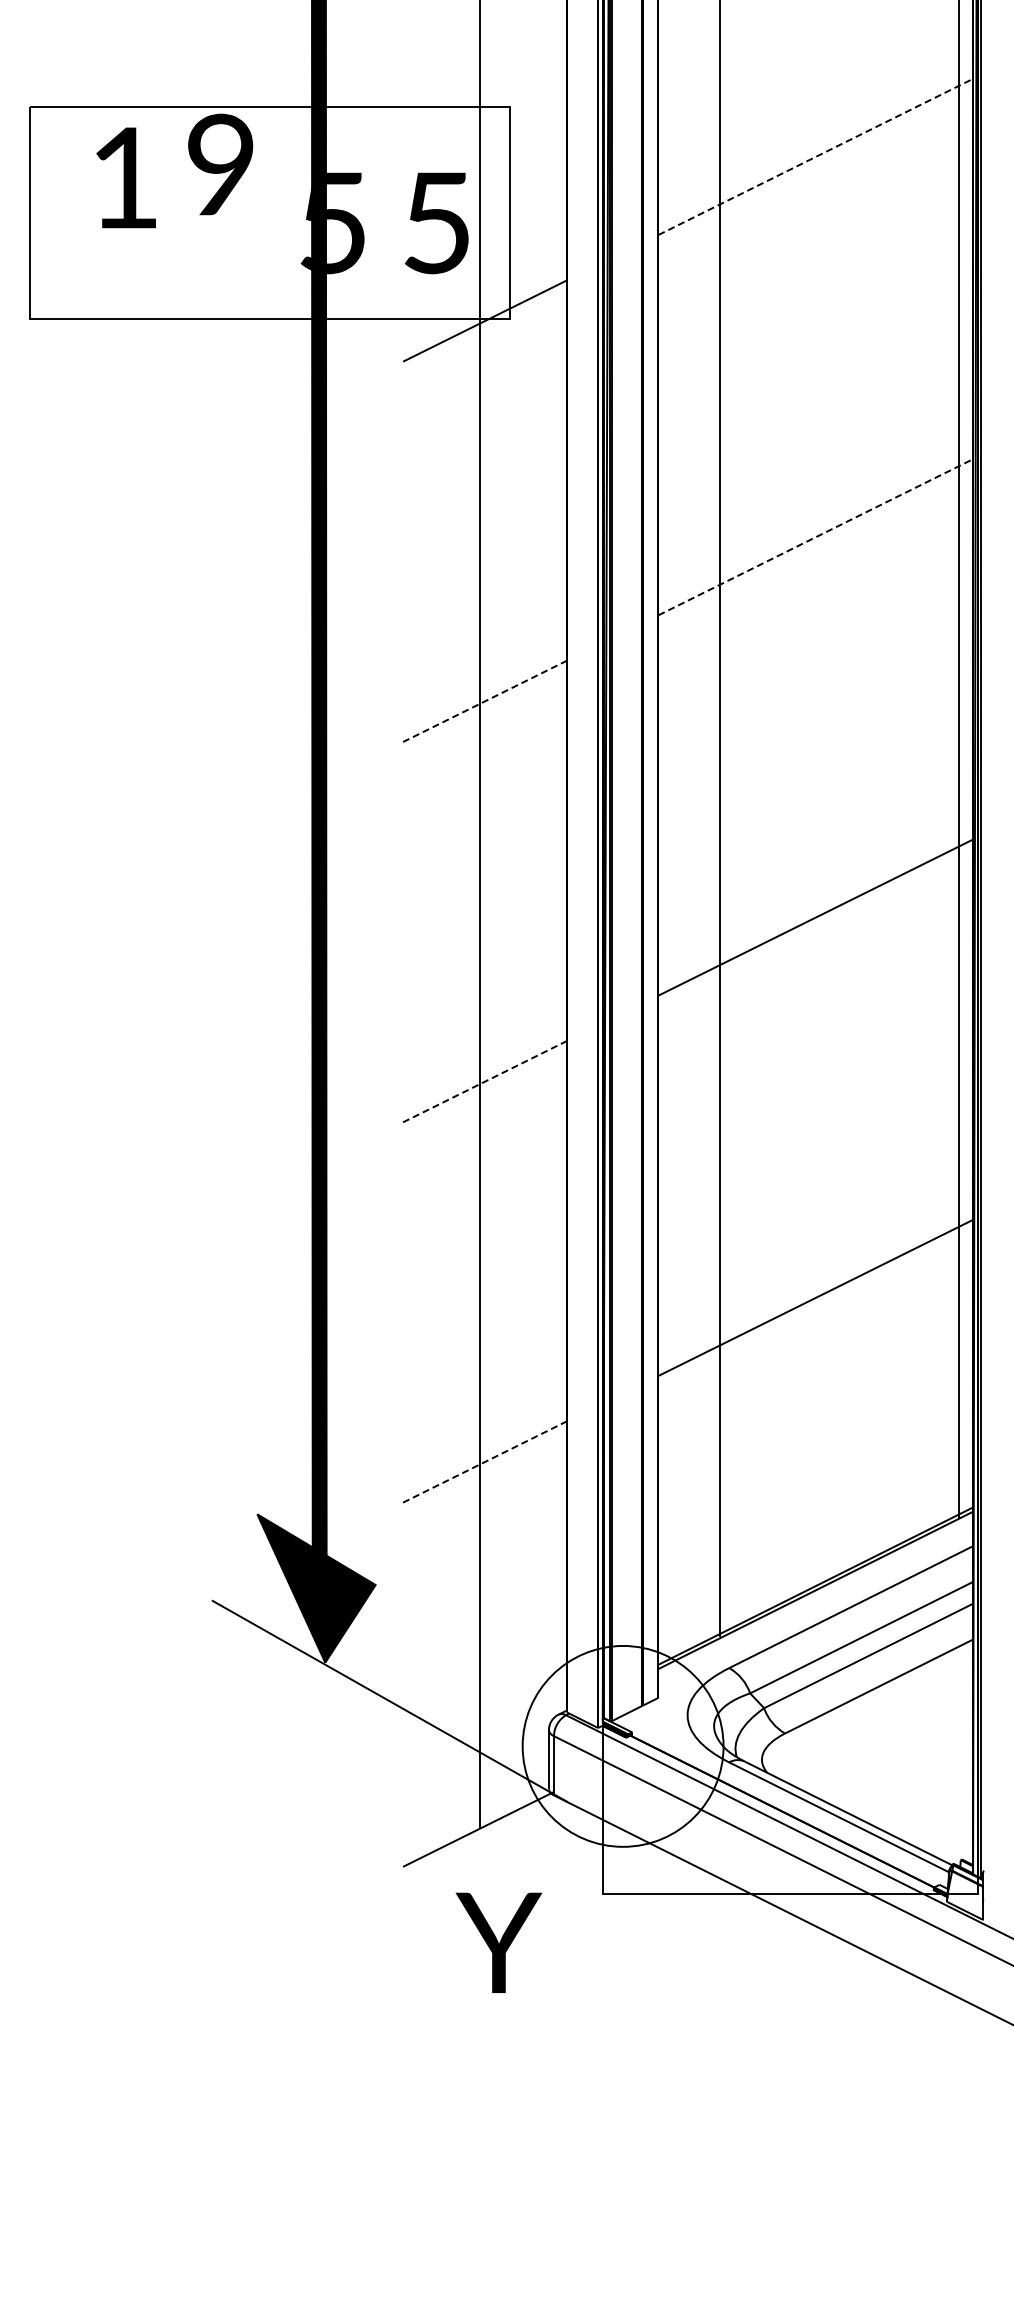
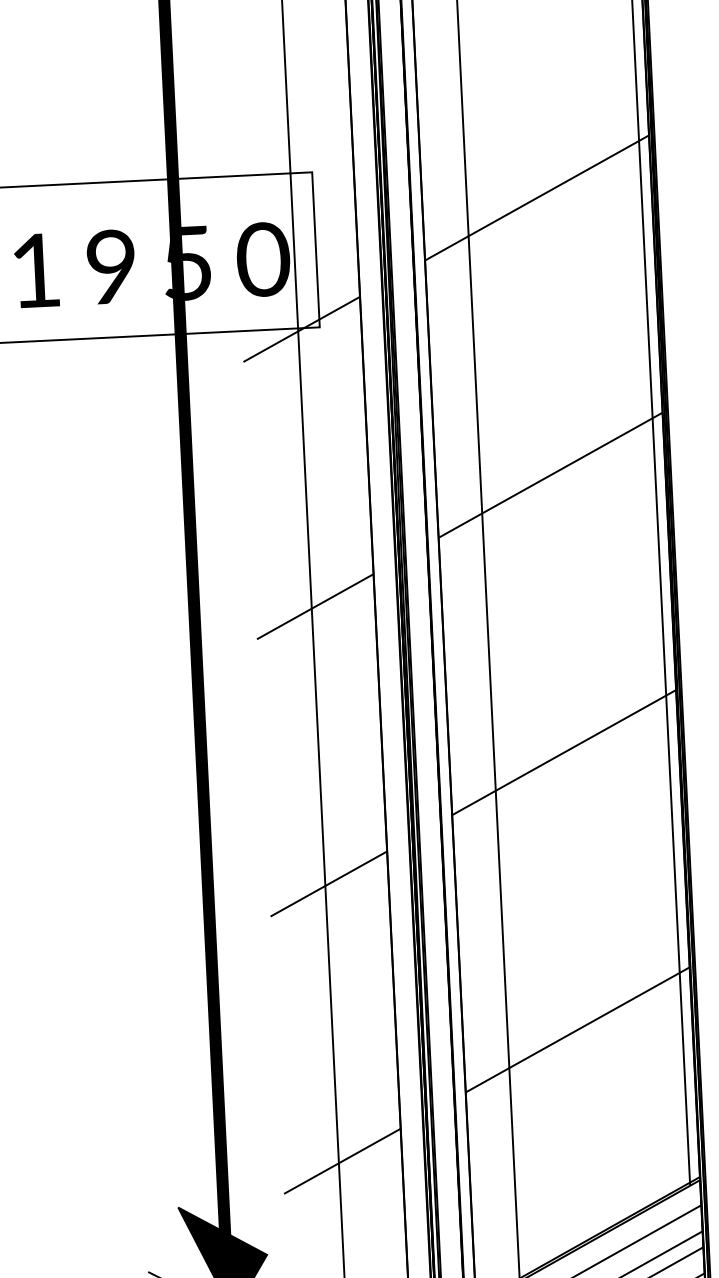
line: (815, 156) -> (536, 197), dashed -> solid
text: (220, 164) -> (111, 266), moved
text: (125, 177) -> (36, 270), moved
text: (437, 222) -> (263, 259), 5 -> 0
line: (815, 537) -> (550, 475), dashed -> solid
line: (485, 701) -> (315, 606), dashed -> solid
line: (485, 1081) -> (329, 883), dashed -> solid
line: (485, 1461) -> (342, 1160), dashed -> solid

